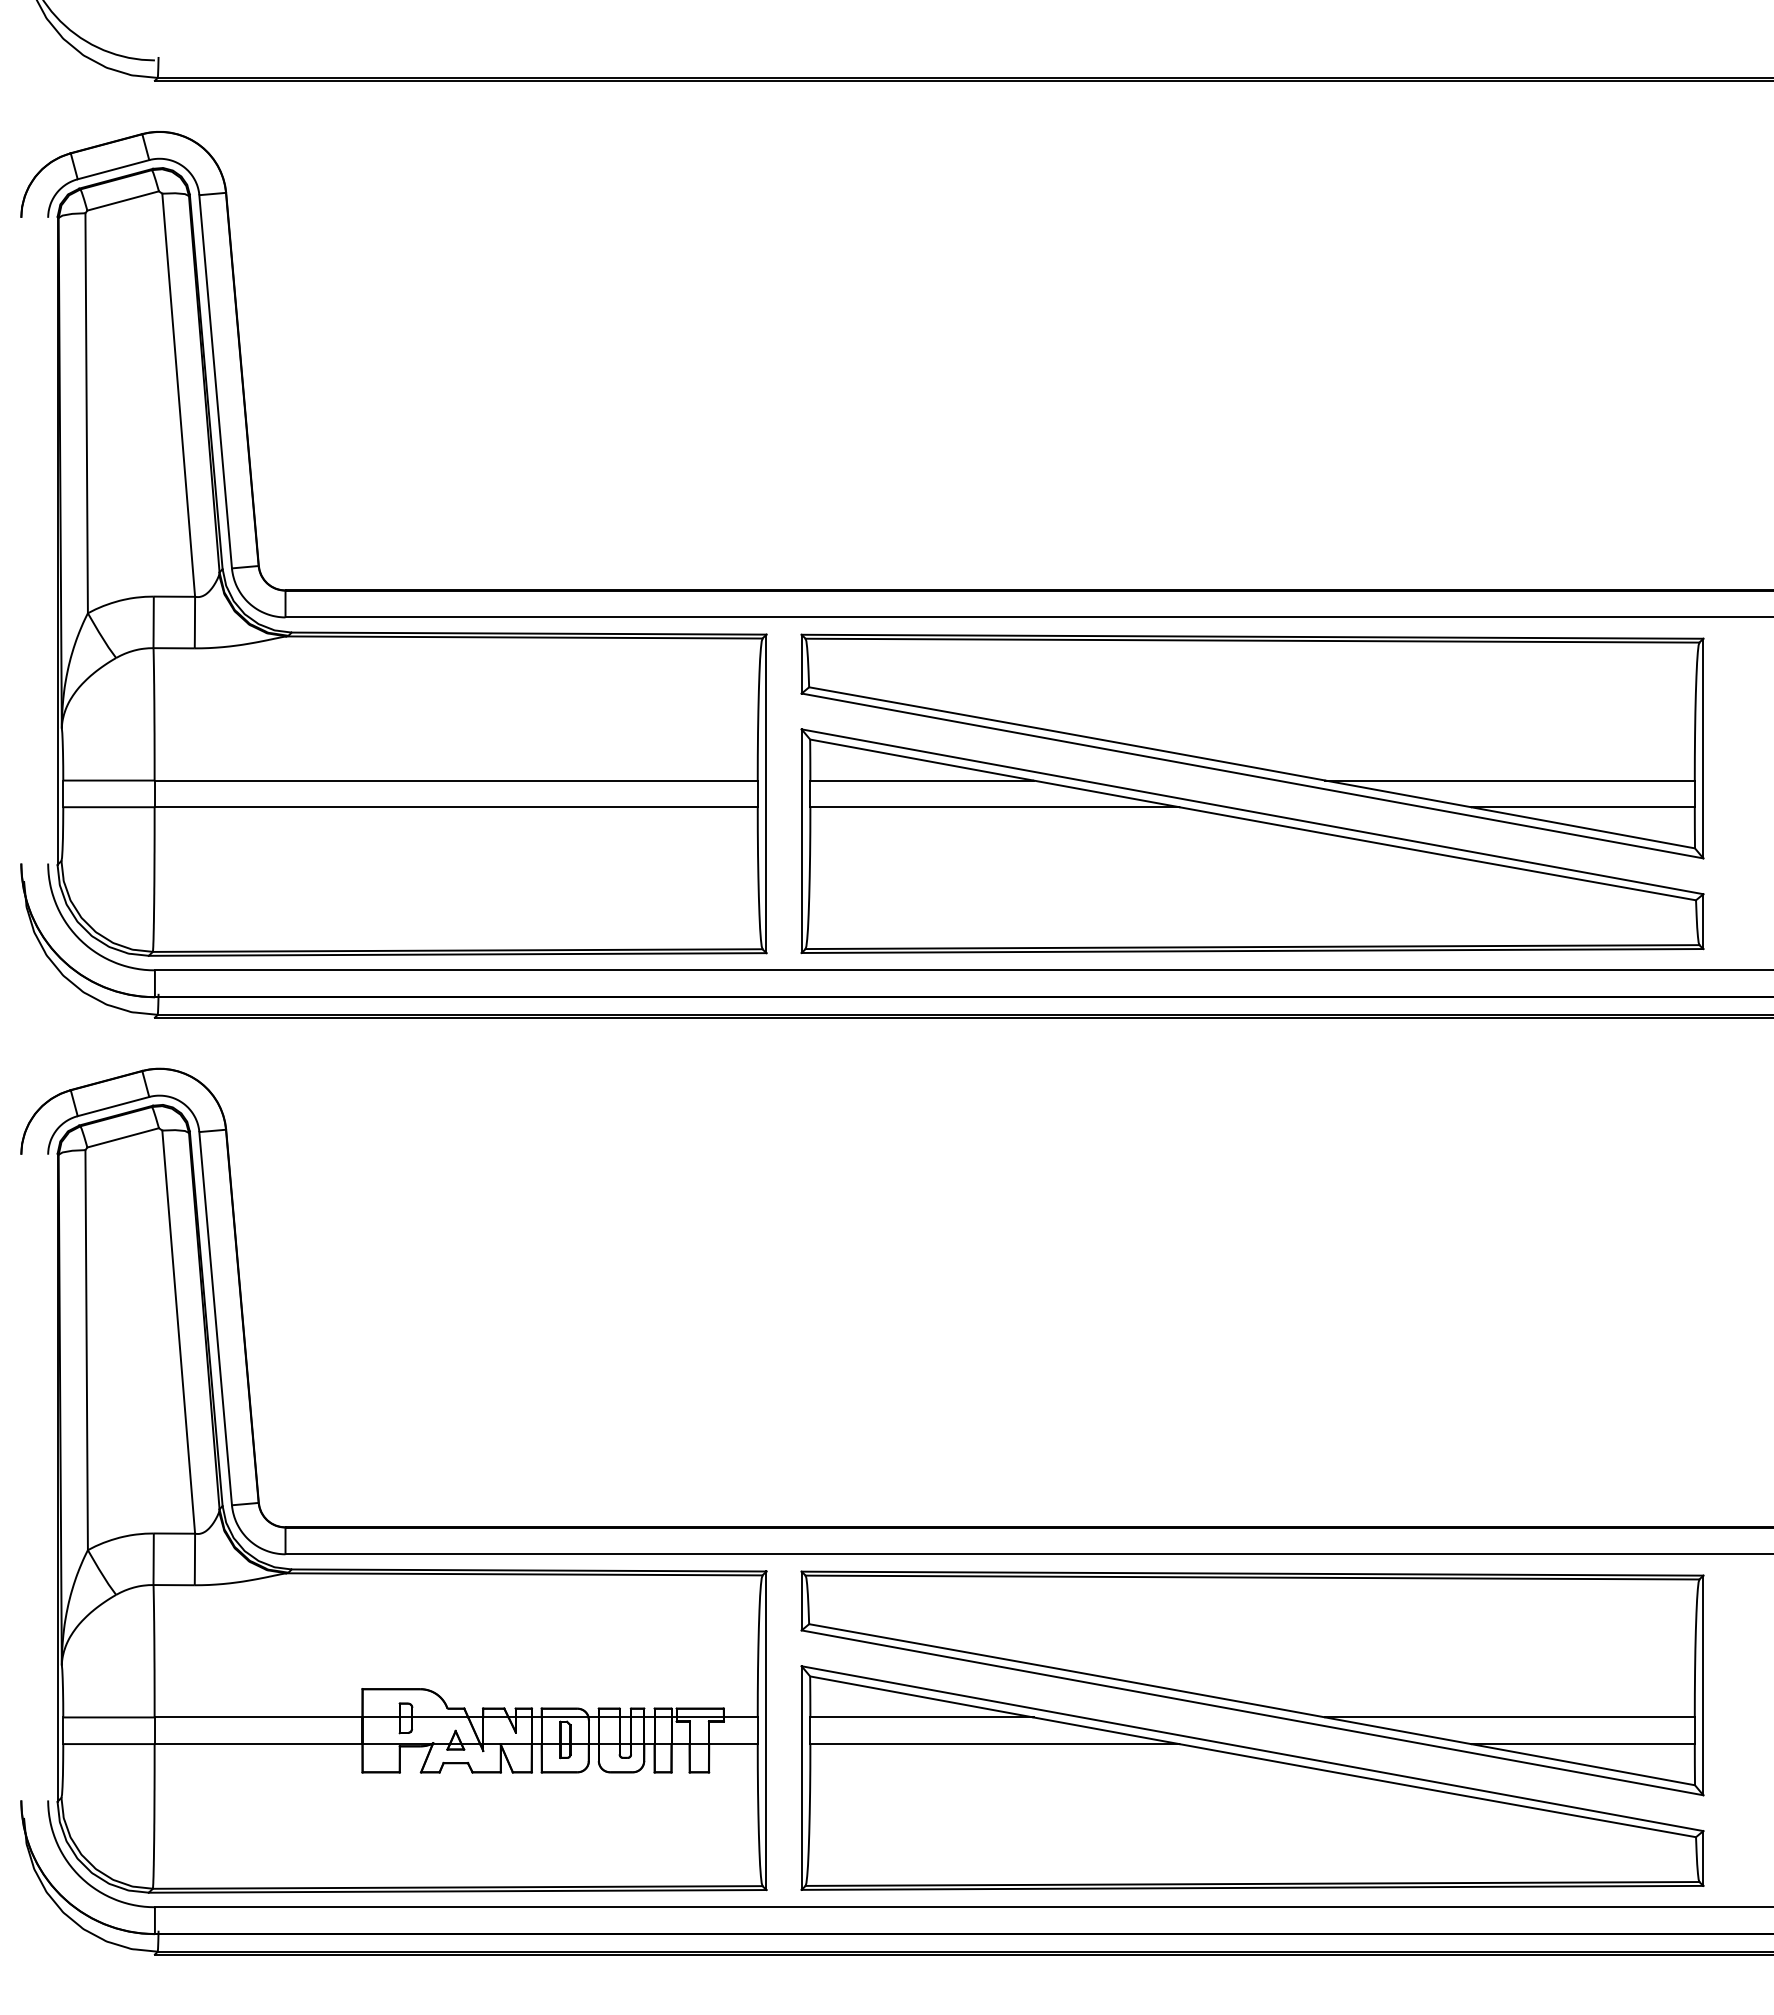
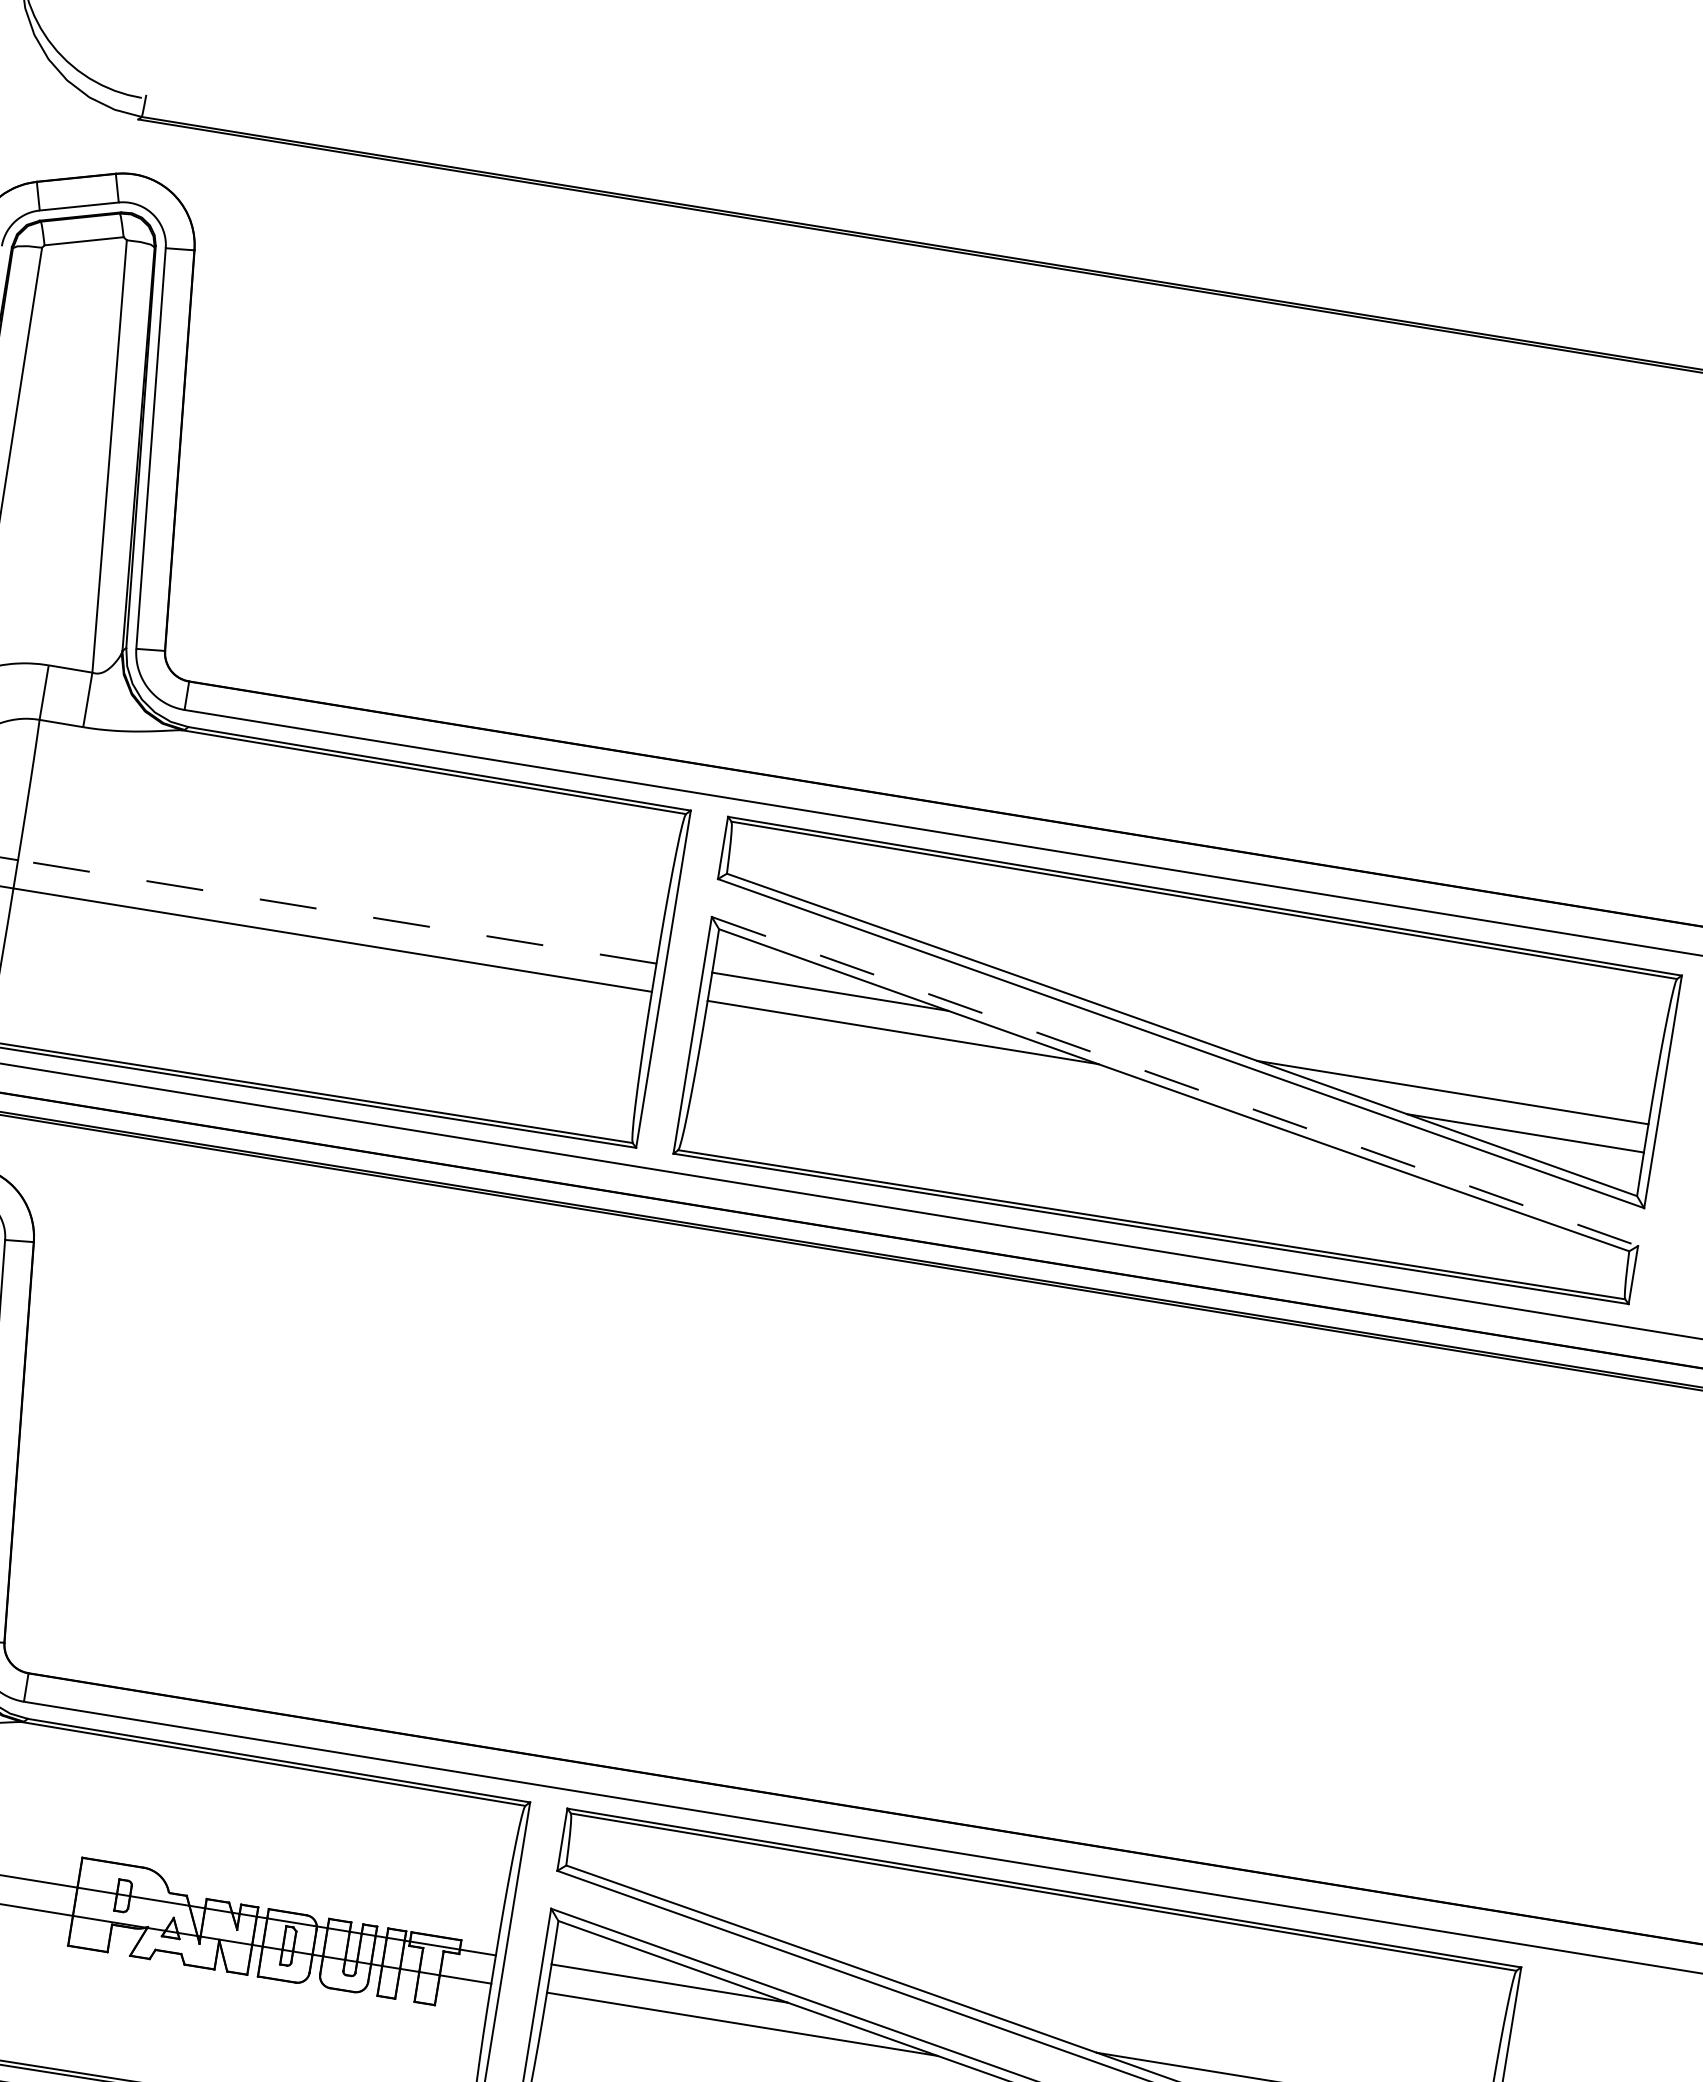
line: (456, 780) -> (337, 911), solid -> dashed
line: (1253, 811) -> (1176, 1081), solid -> dashed

